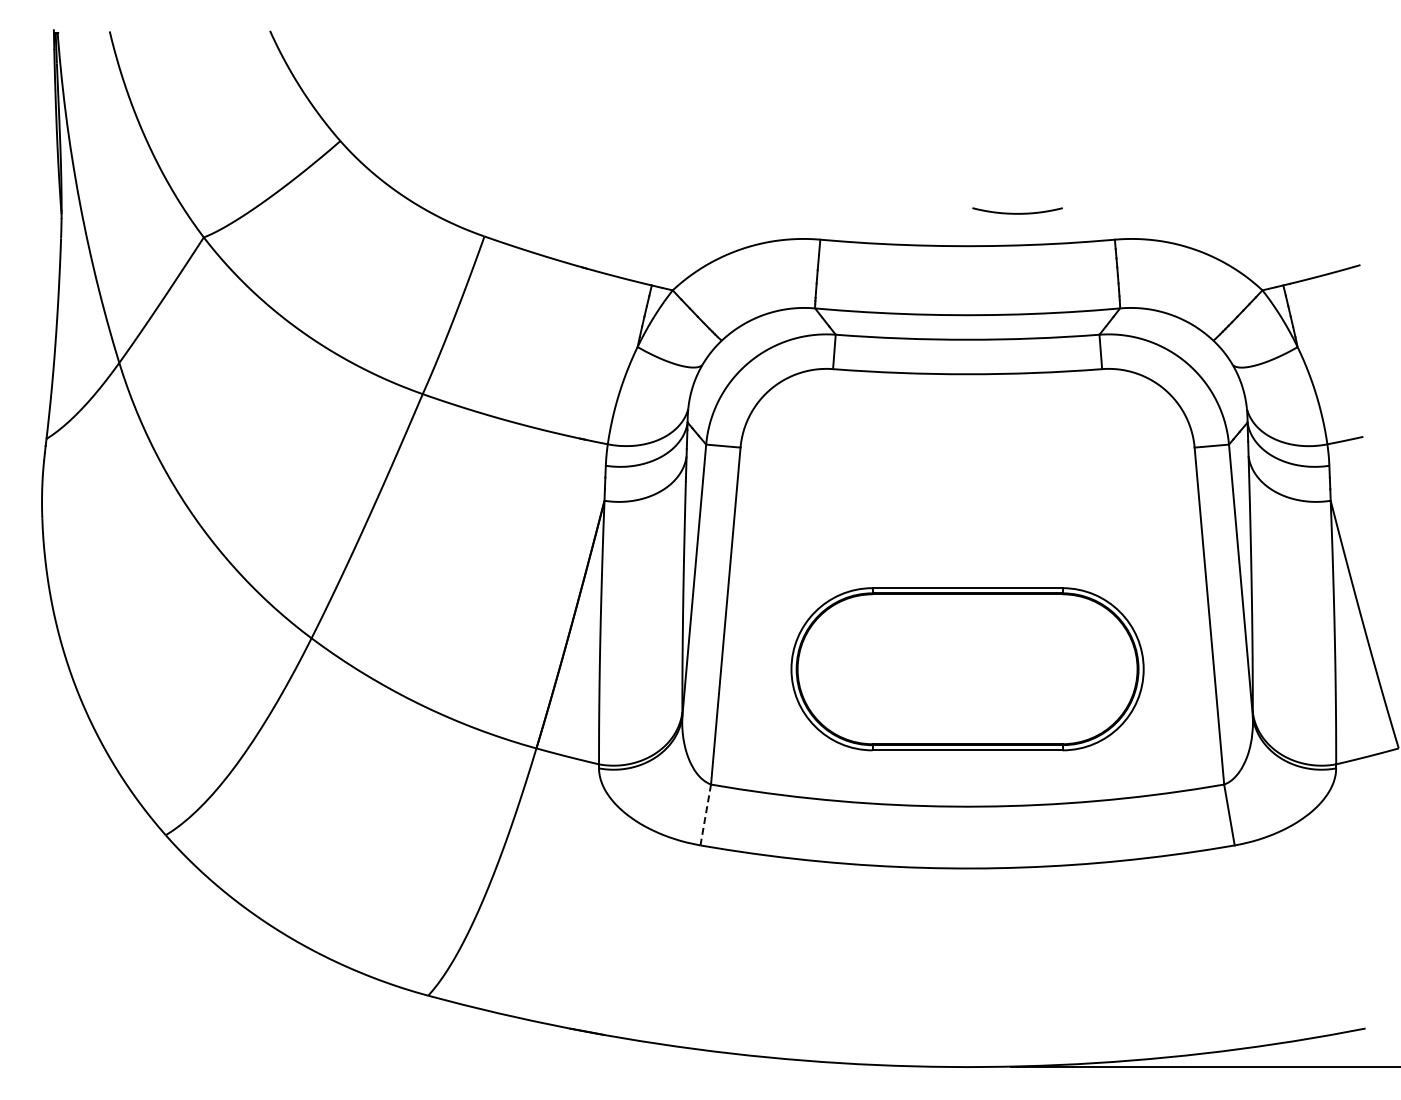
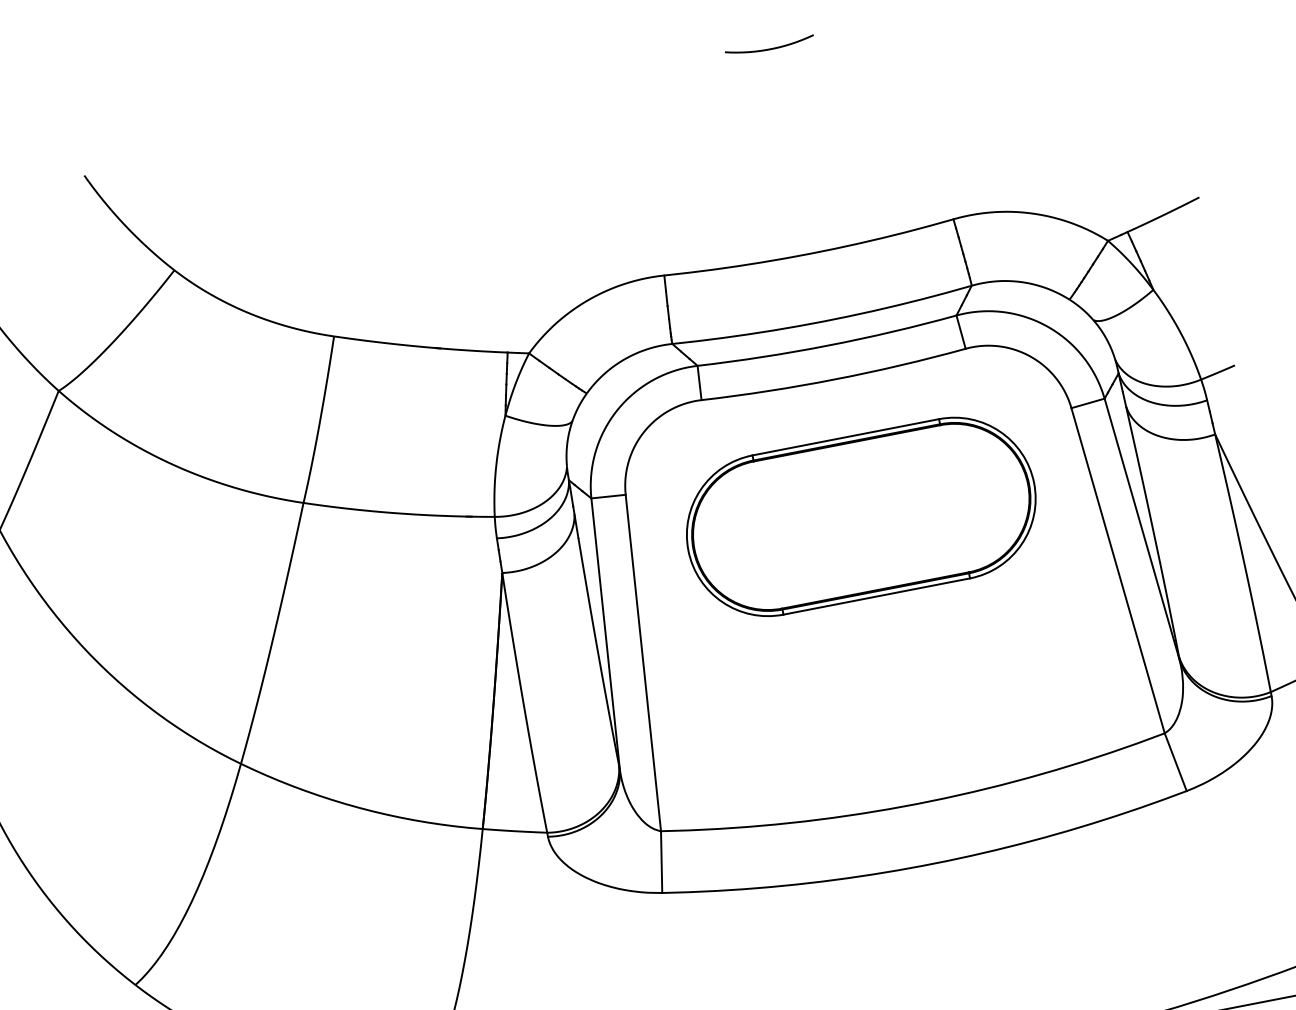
curve: (1017, 213) -> (770, 48), moved
part: (967, 669) -> (861, 517), moved
line: (705, 815) -> (661, 862), dashed -> solid

